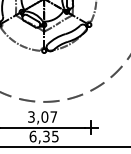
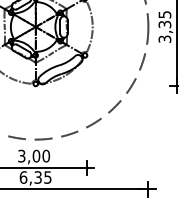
text: (54, 116) -> (46, 155), 3,07 -> 3,00

